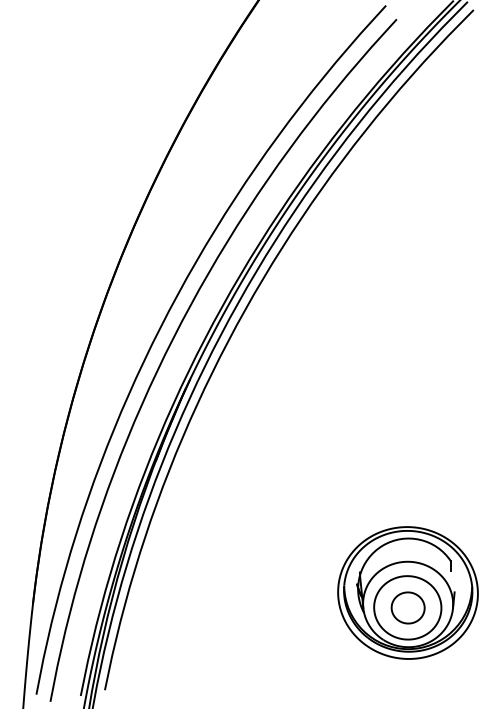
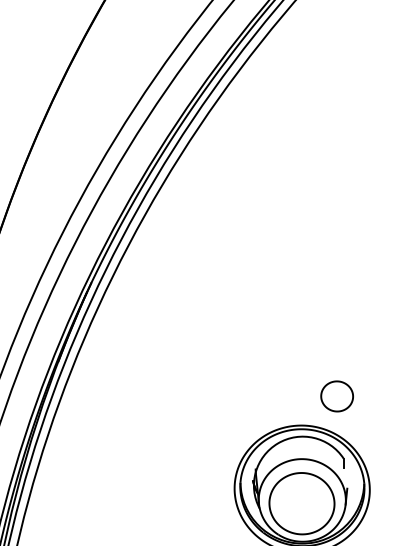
part: (407, 607) -> (336, 395), moved

